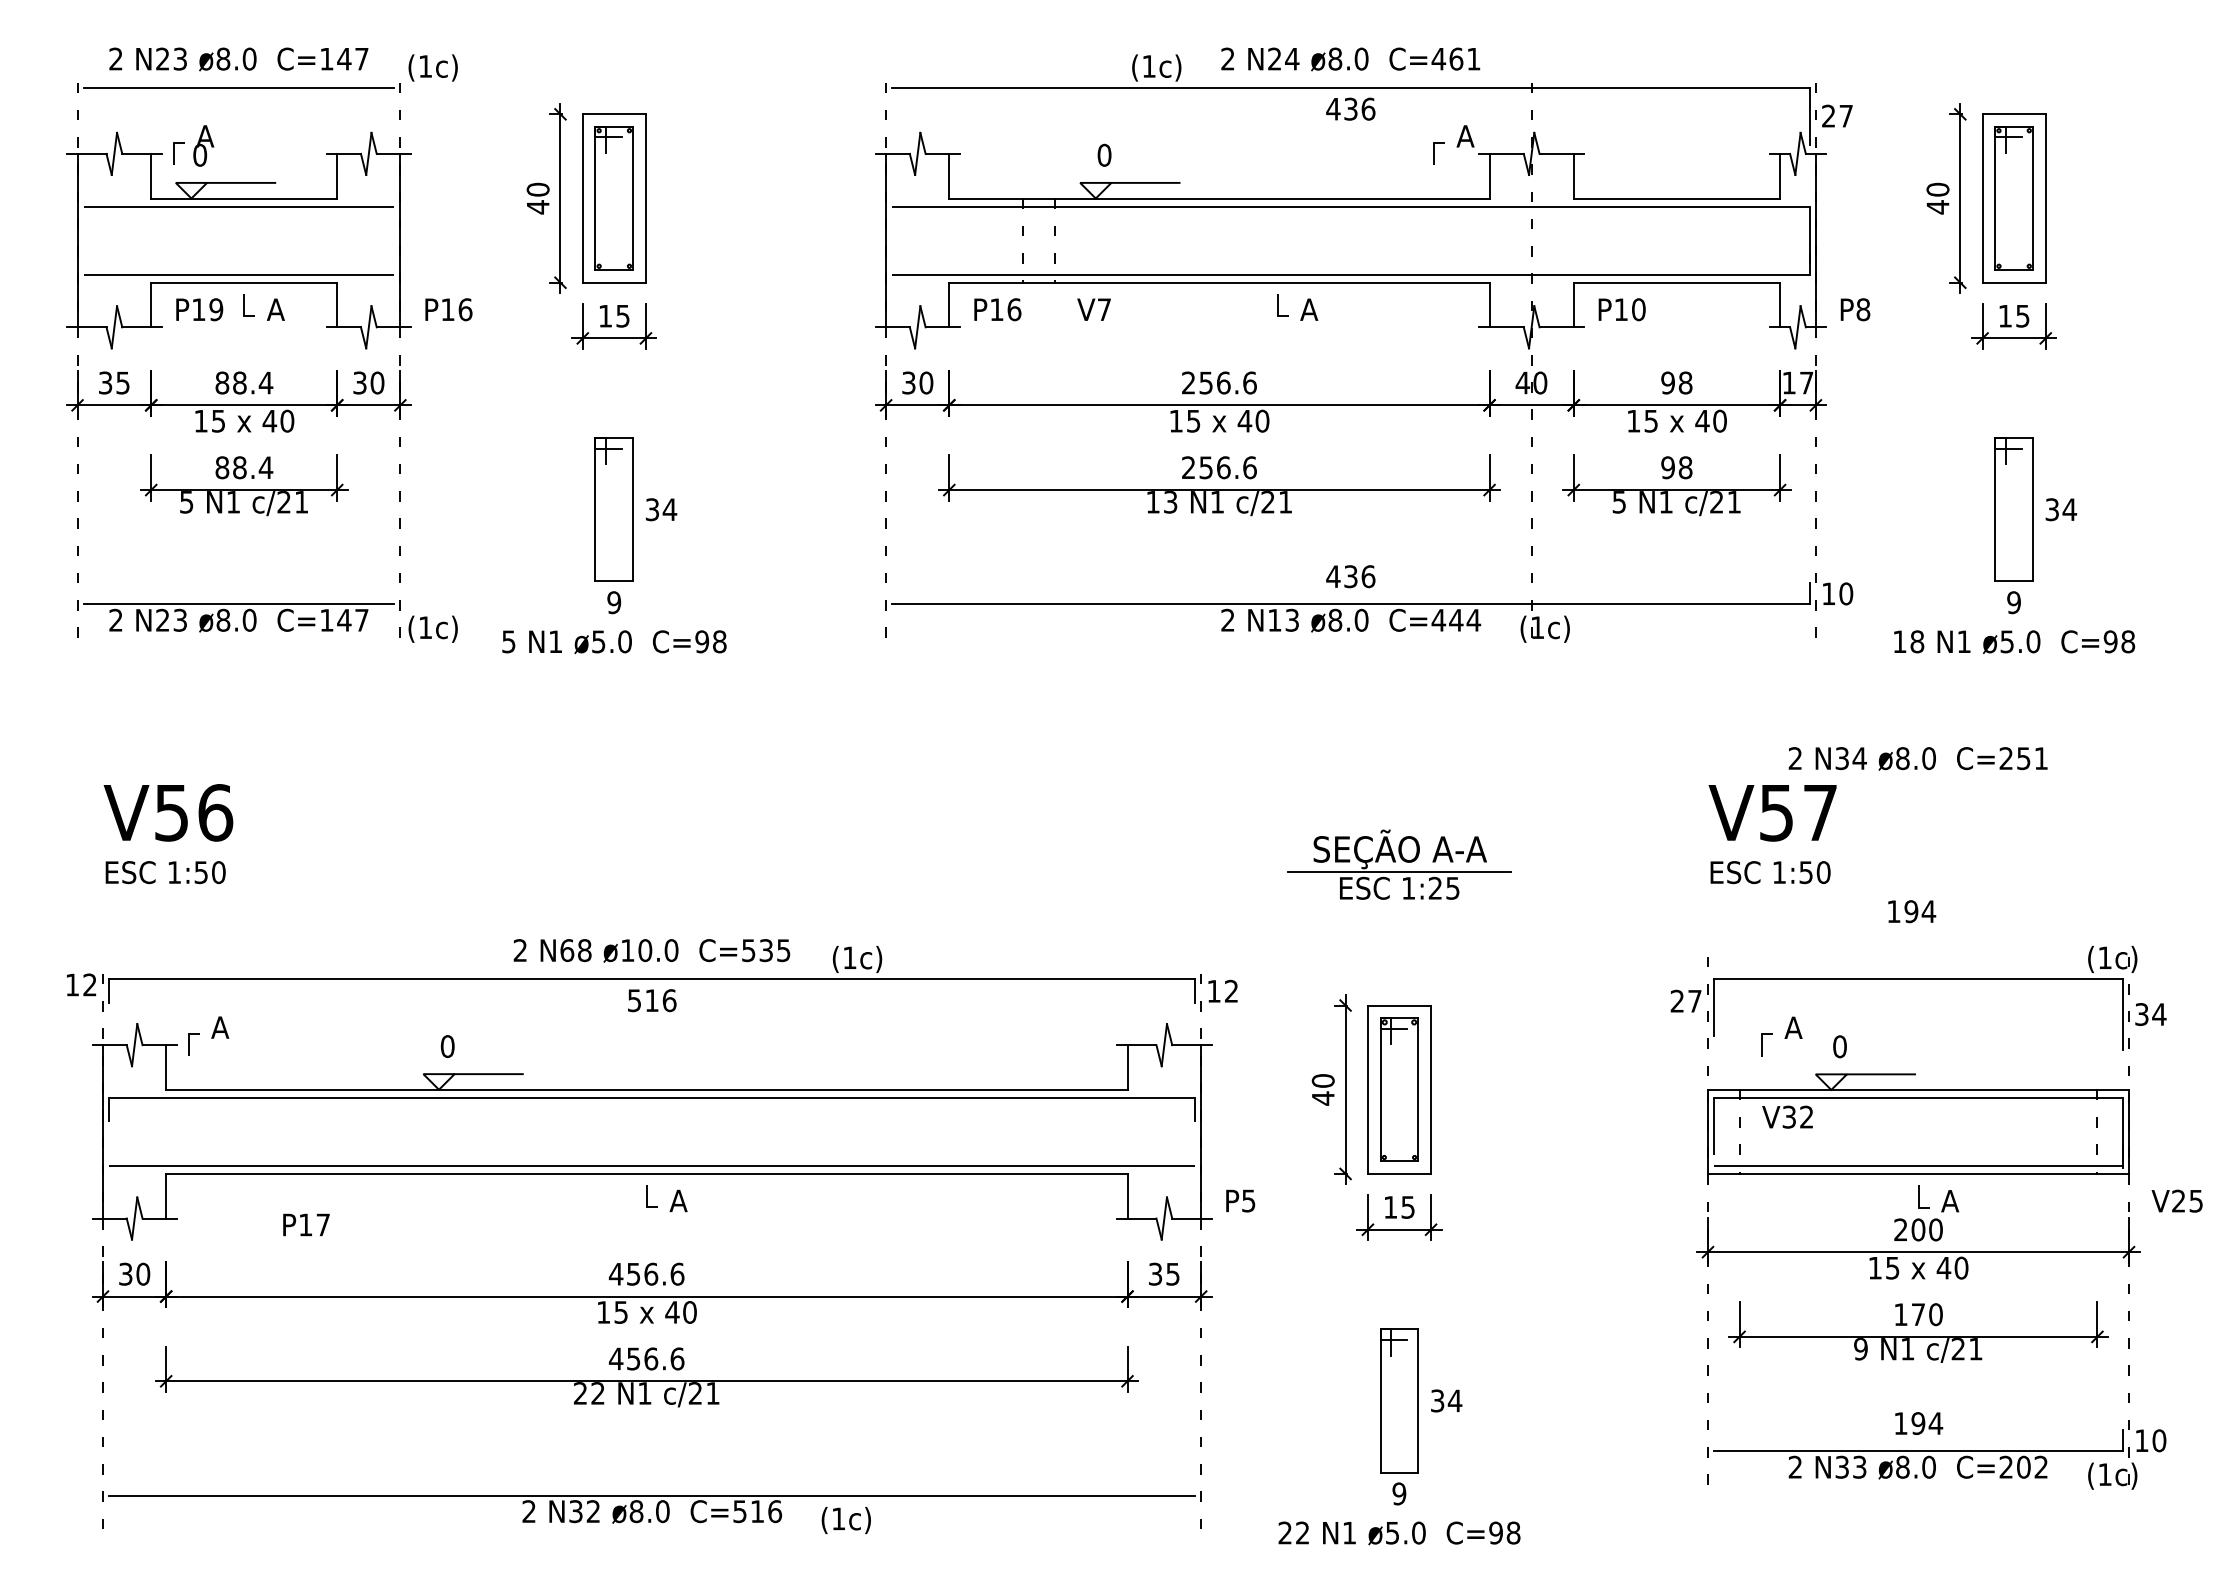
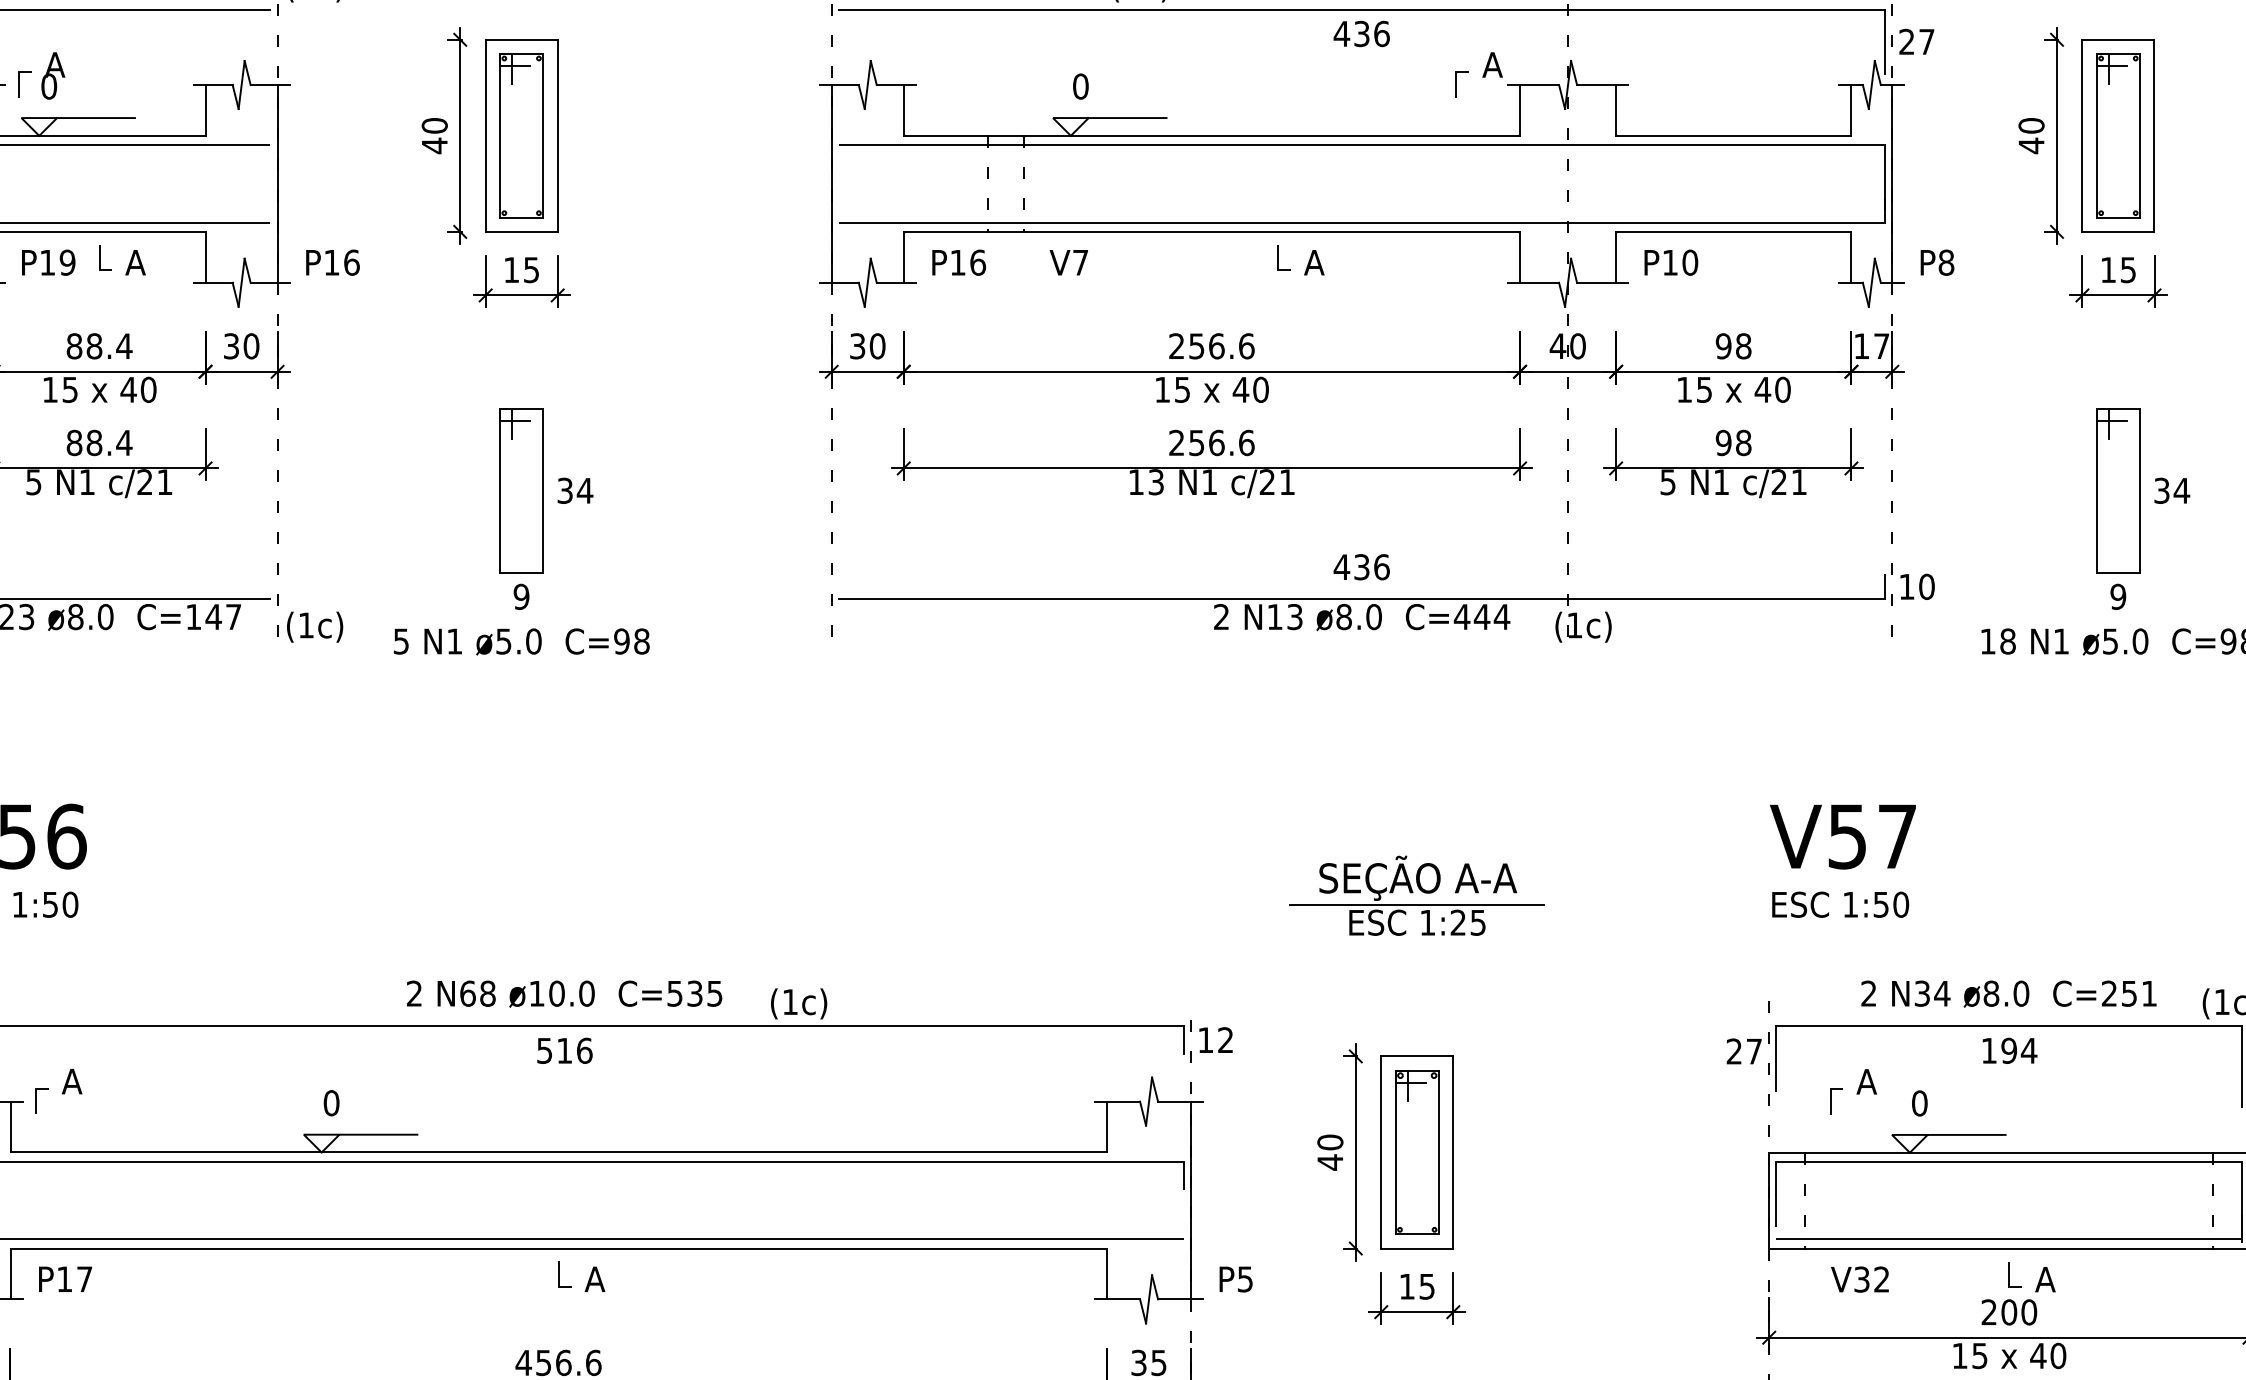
text: (1917, 758) -> (2008, 993), moved
text: (1912, 911) -> (2010, 1050), moved
text: (1787, 1116) -> (1859, 1278), moved
text: (306, 1224) -> (65, 1278), moved

